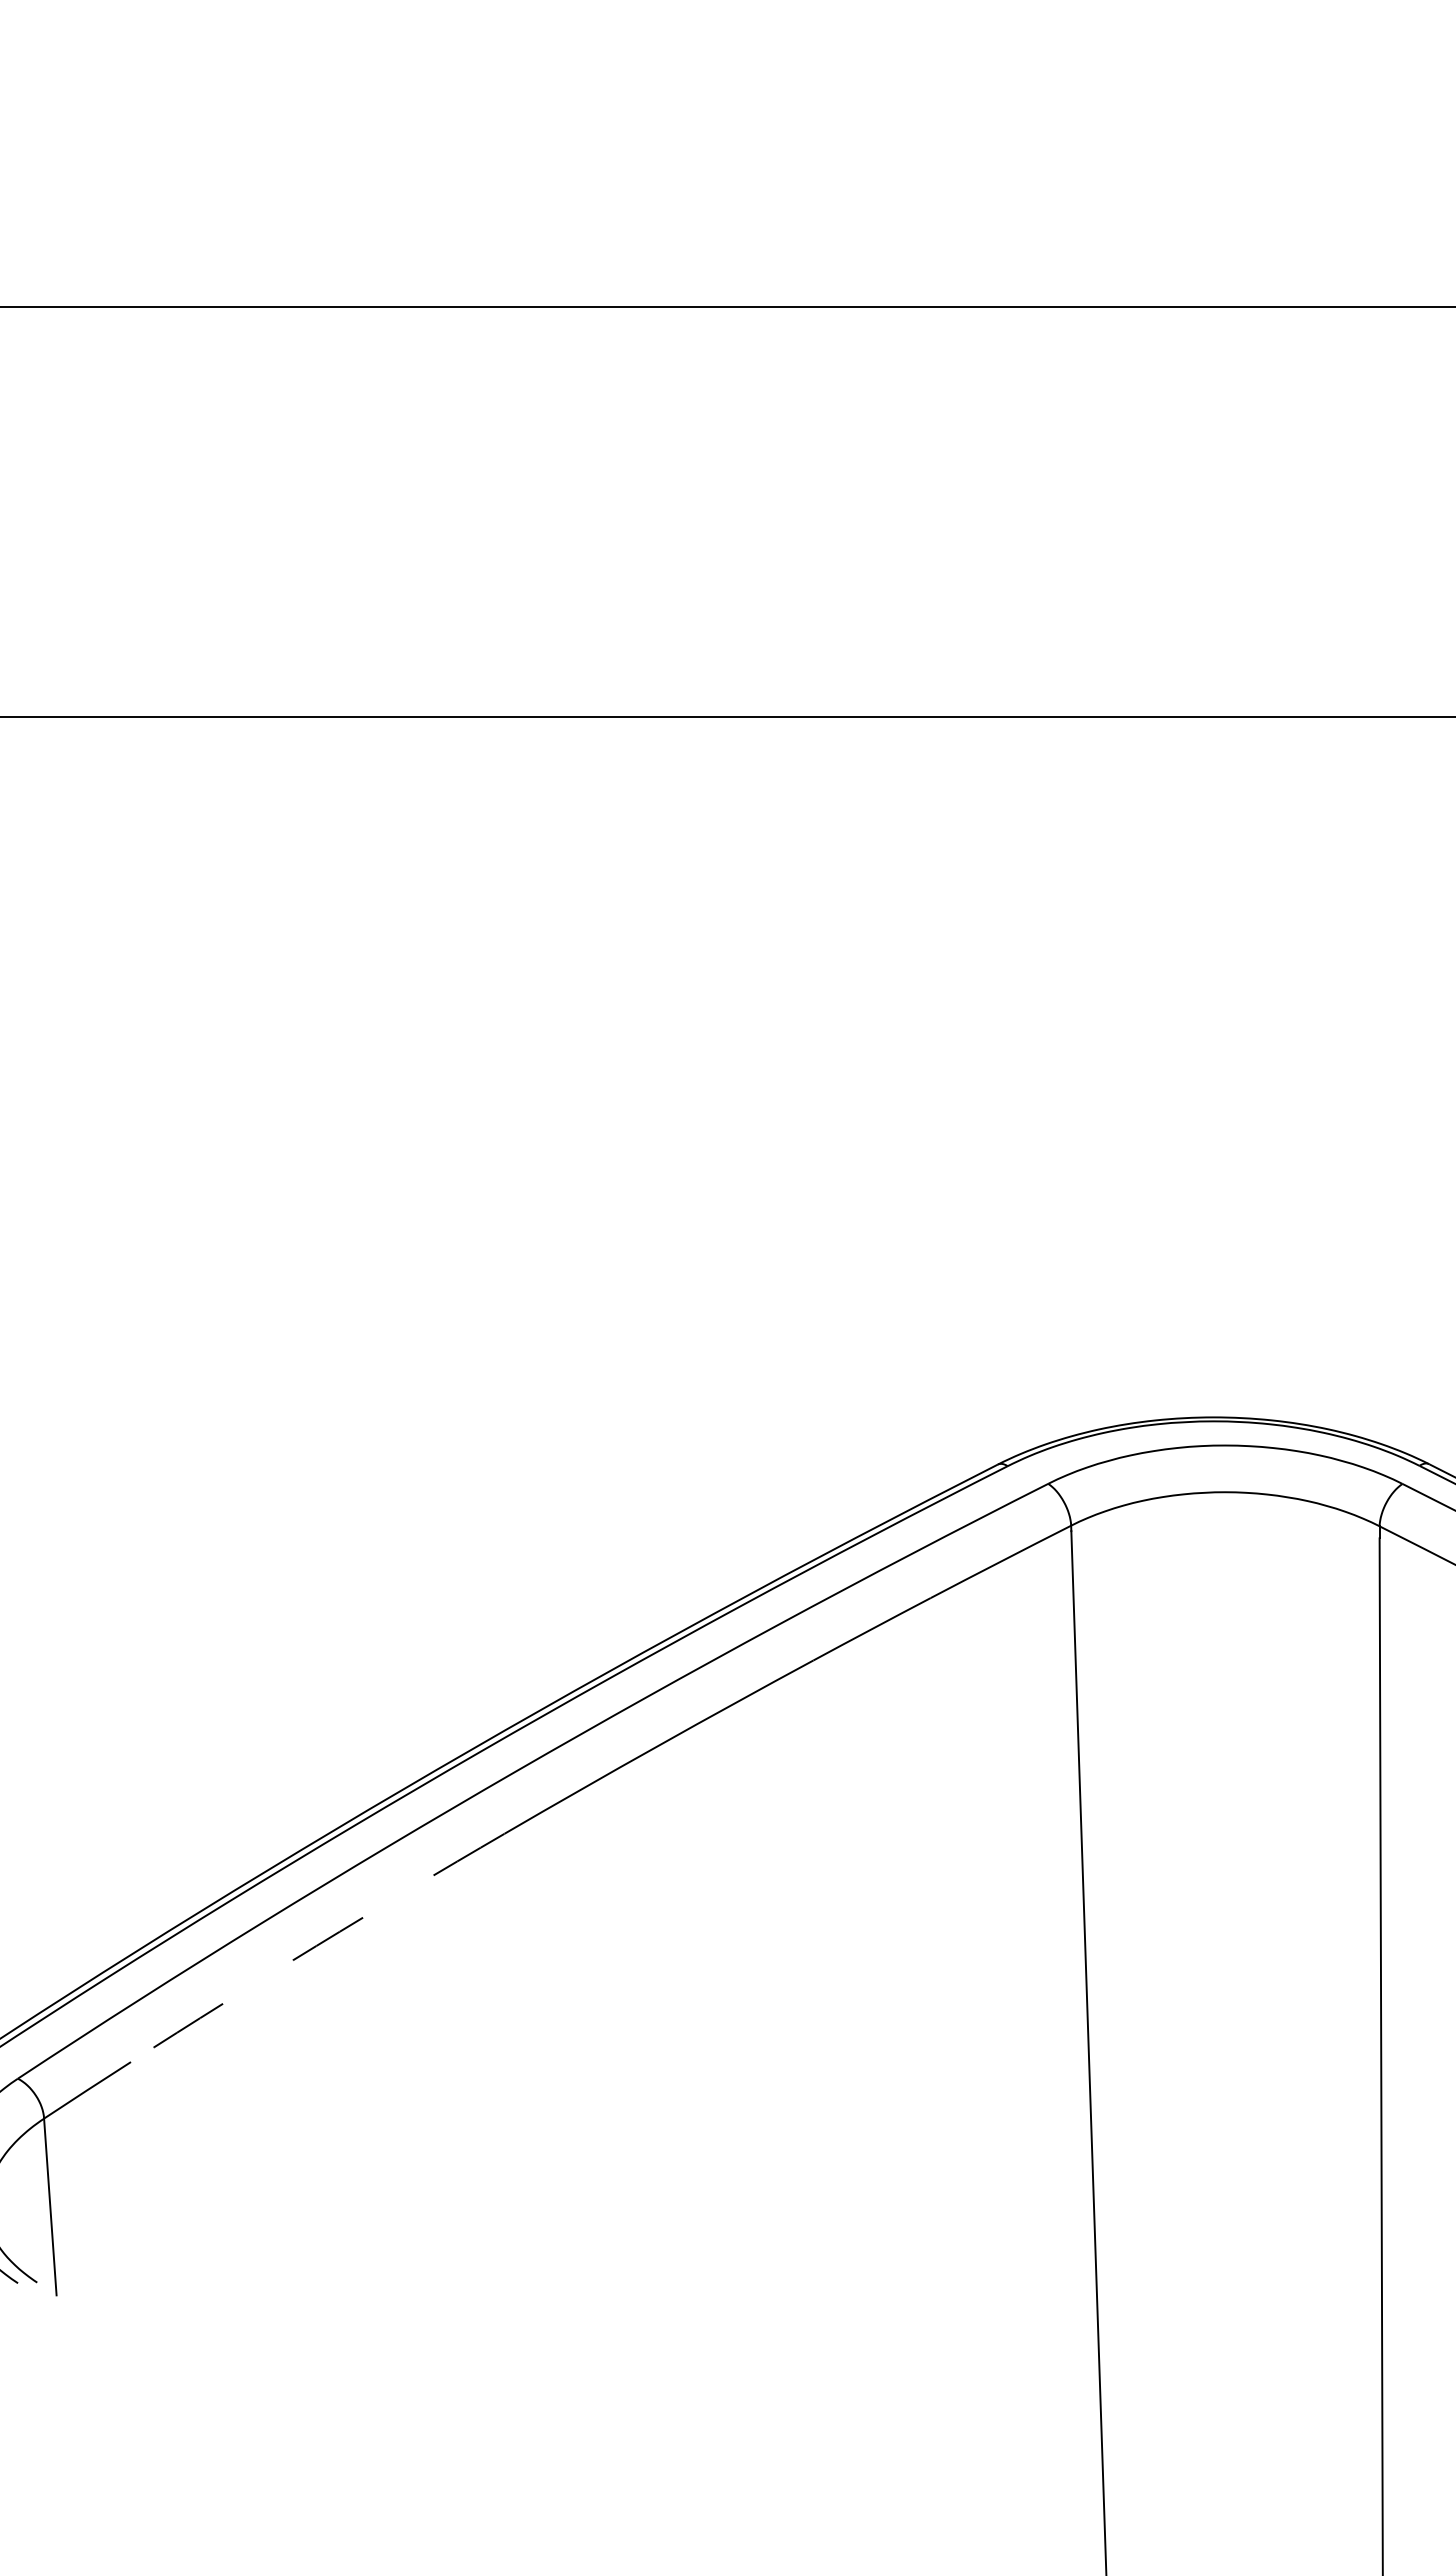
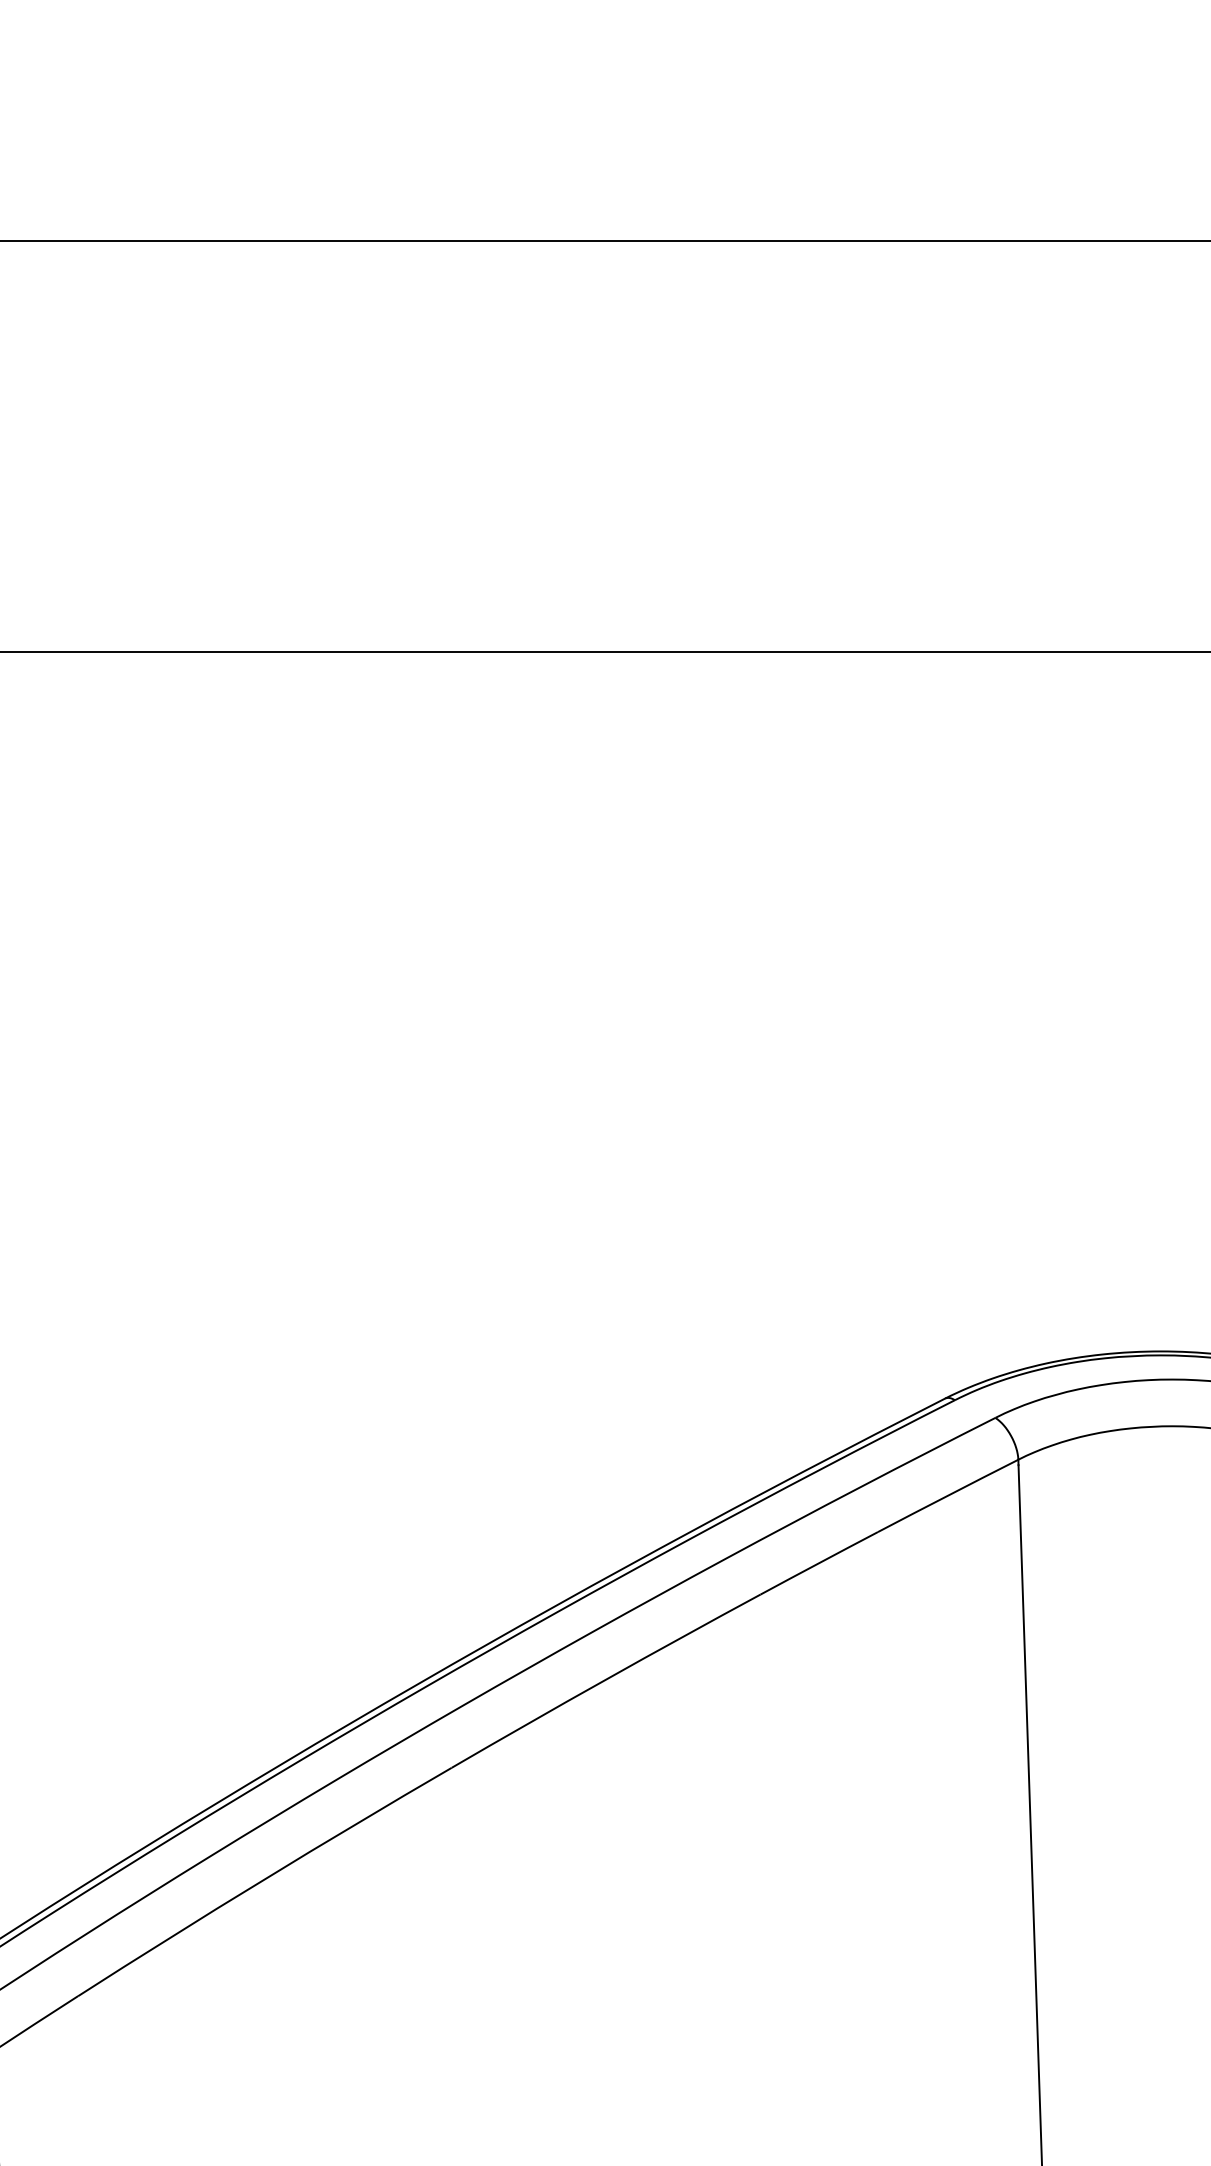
arc: (316, 1945) -> (263, 1879), dashed -> solid

